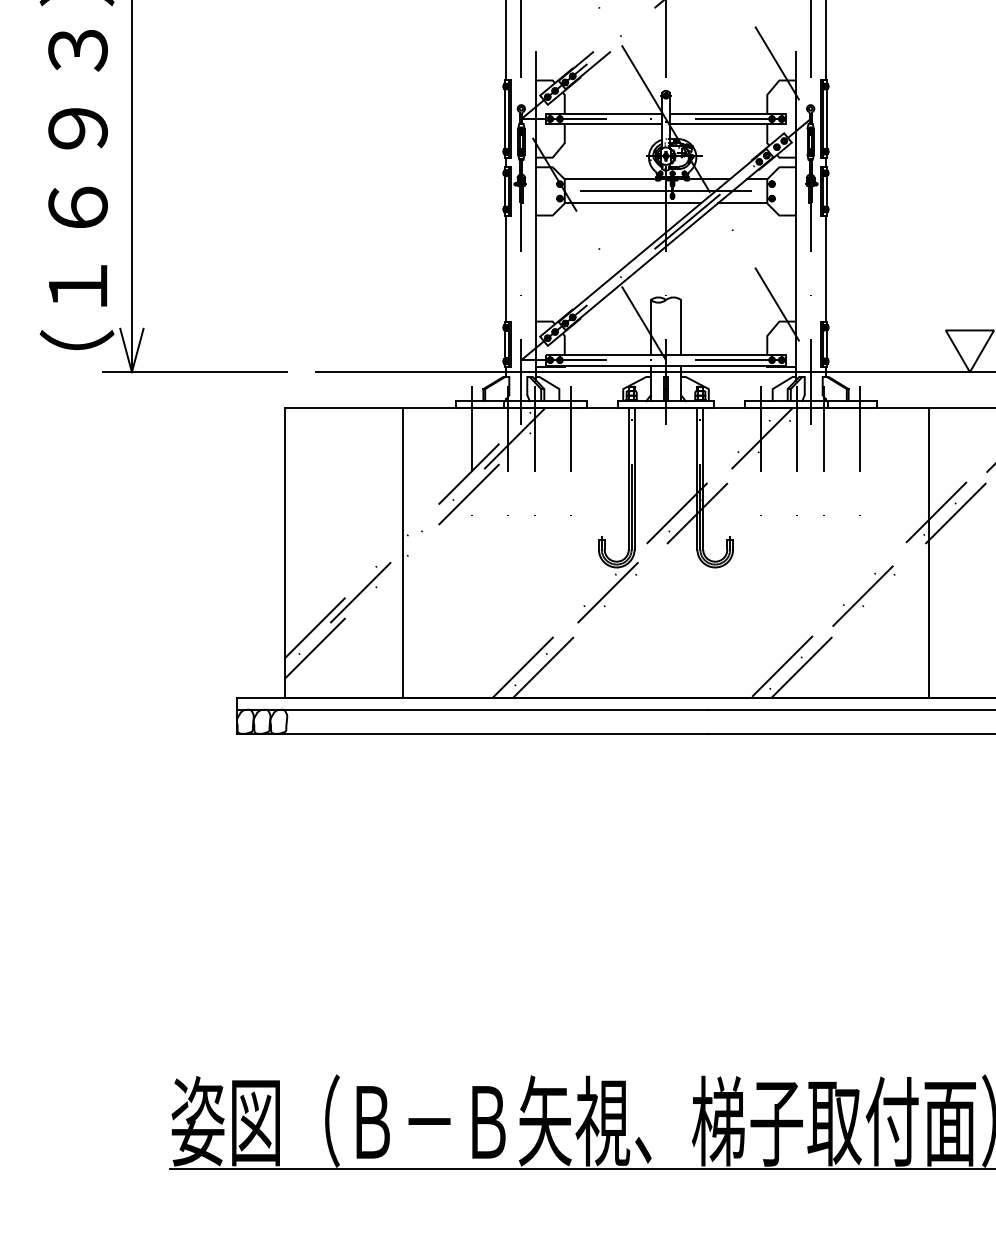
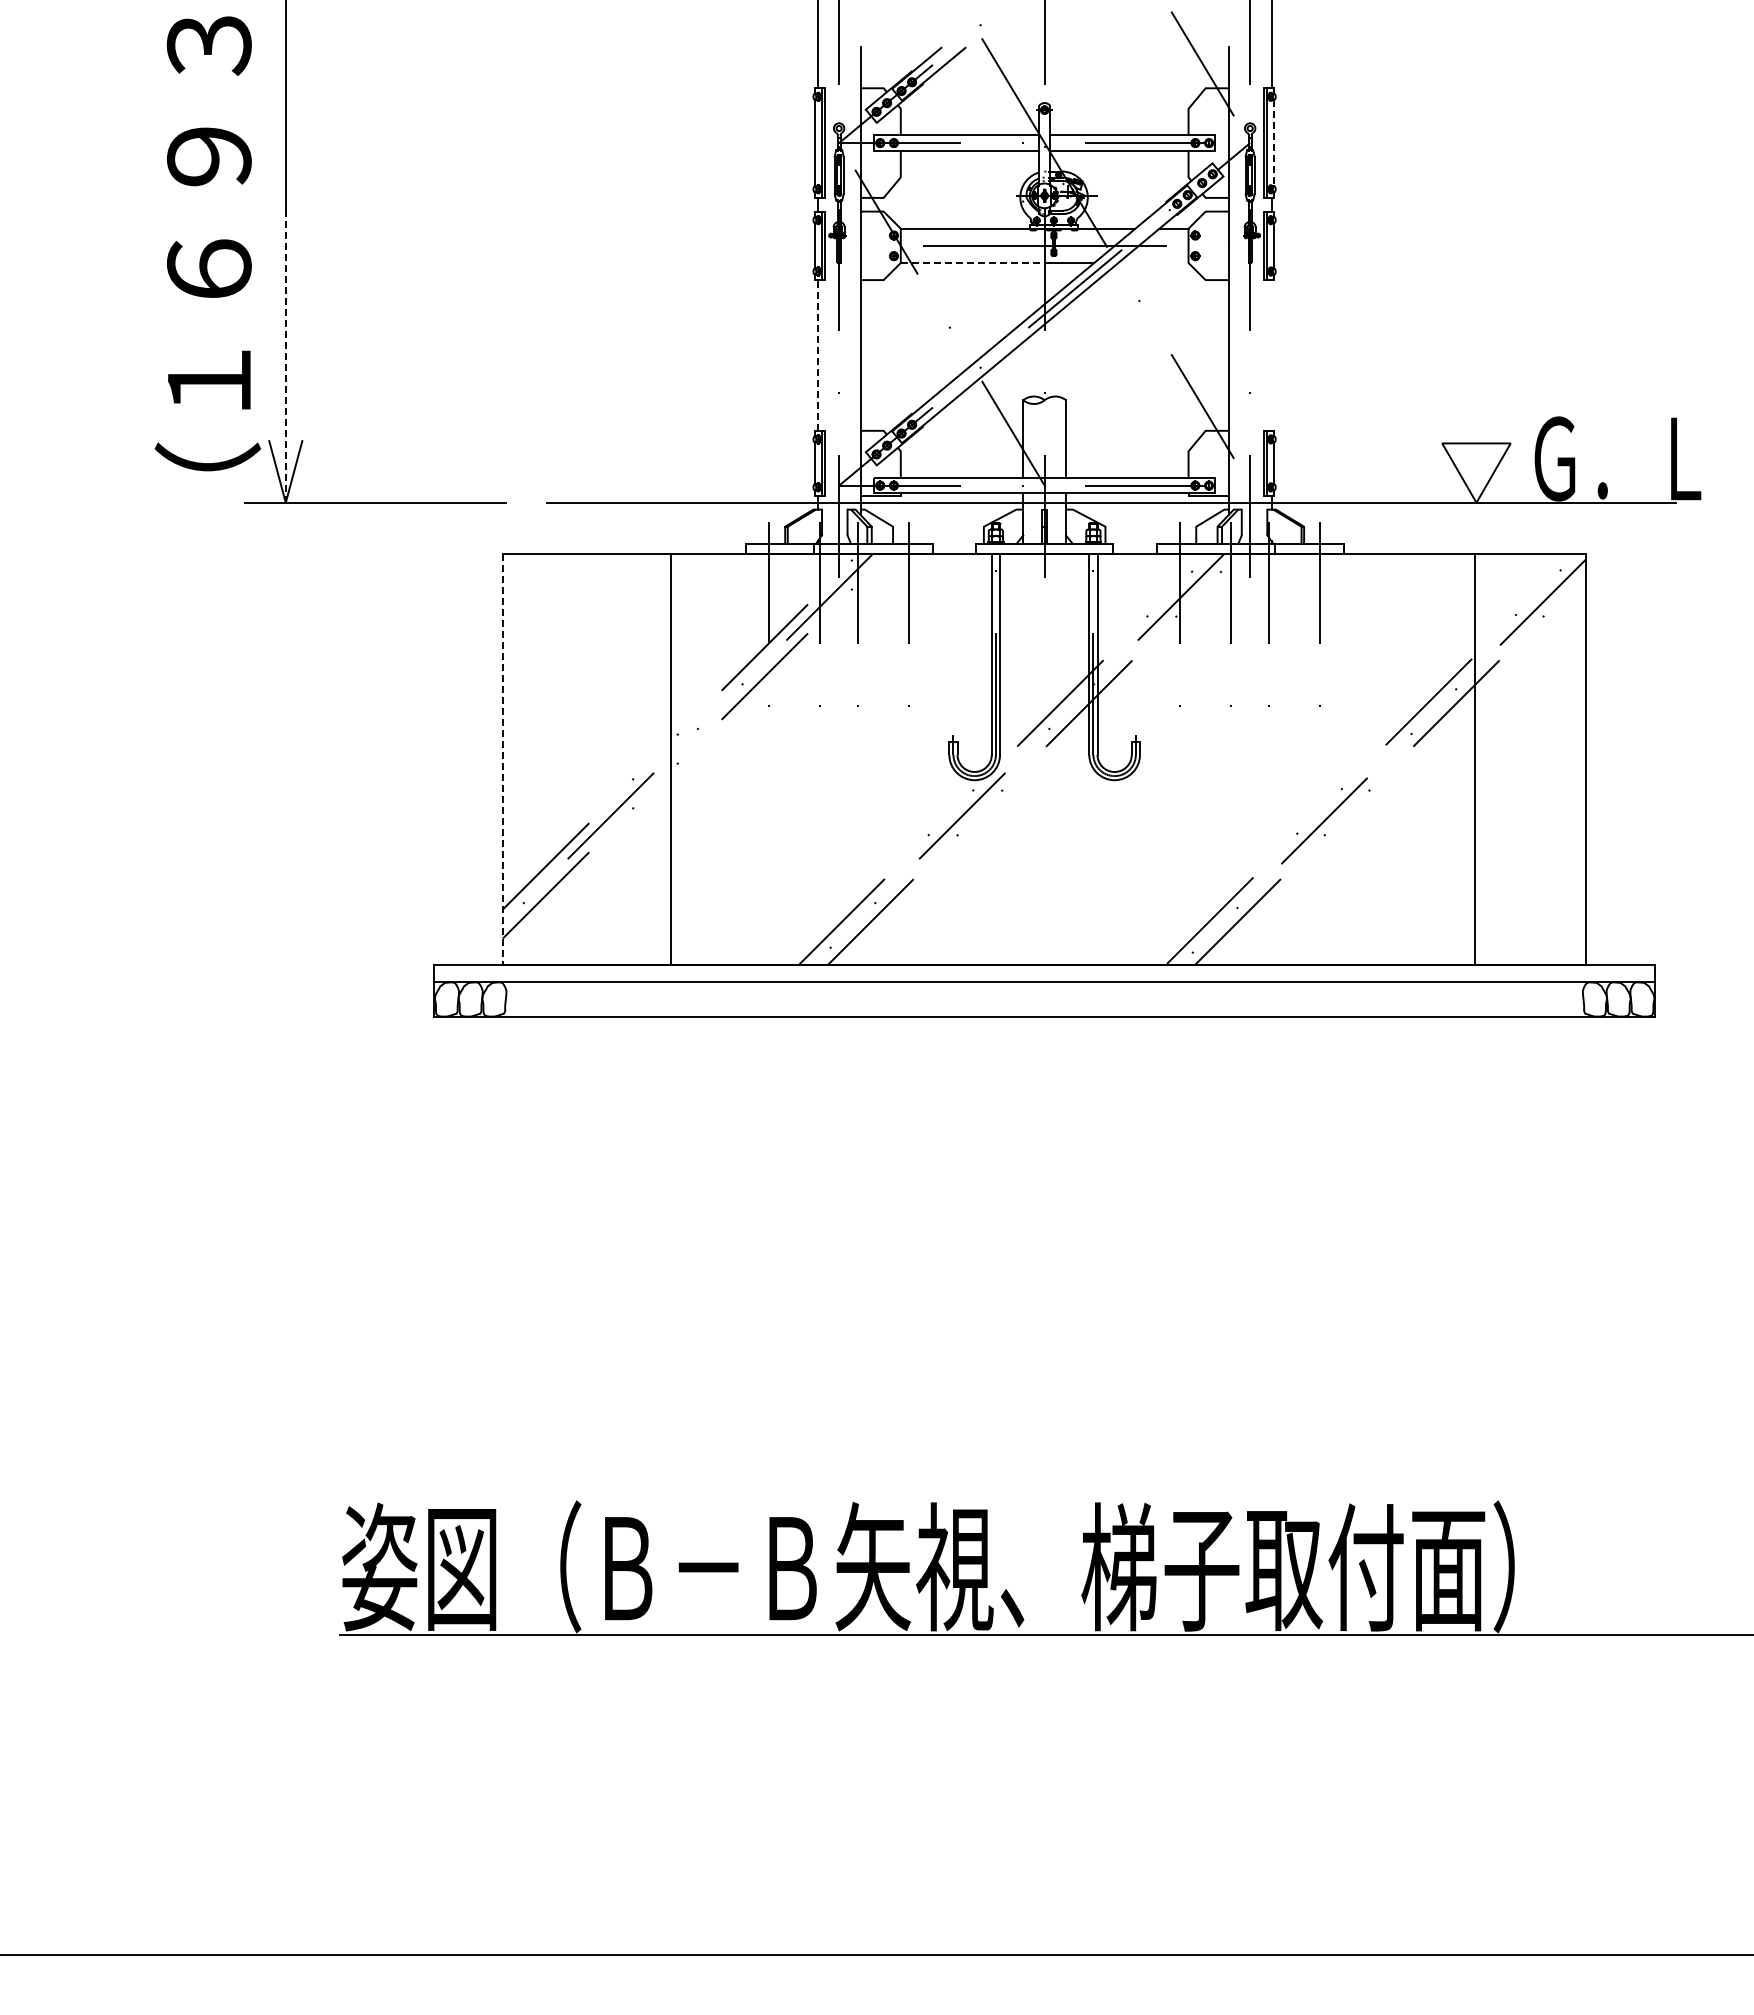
line: (827, 119) -> (1273, 143), solid -> dashed
line: (615, 203) -> (972, 262), solid -> dashed
line: (742, 203) -> (1153, 262), removed
line: (506, 267) -> (817, 354), solid -> dashed
line: (825, 268) -> (1271, 355), removed
line: (131, 269) -> (285, 357), solid -> dashed
line: (284, 552) -> (502, 759), solid -> dashed
line: (929, 552) -> (1475, 759), moved

